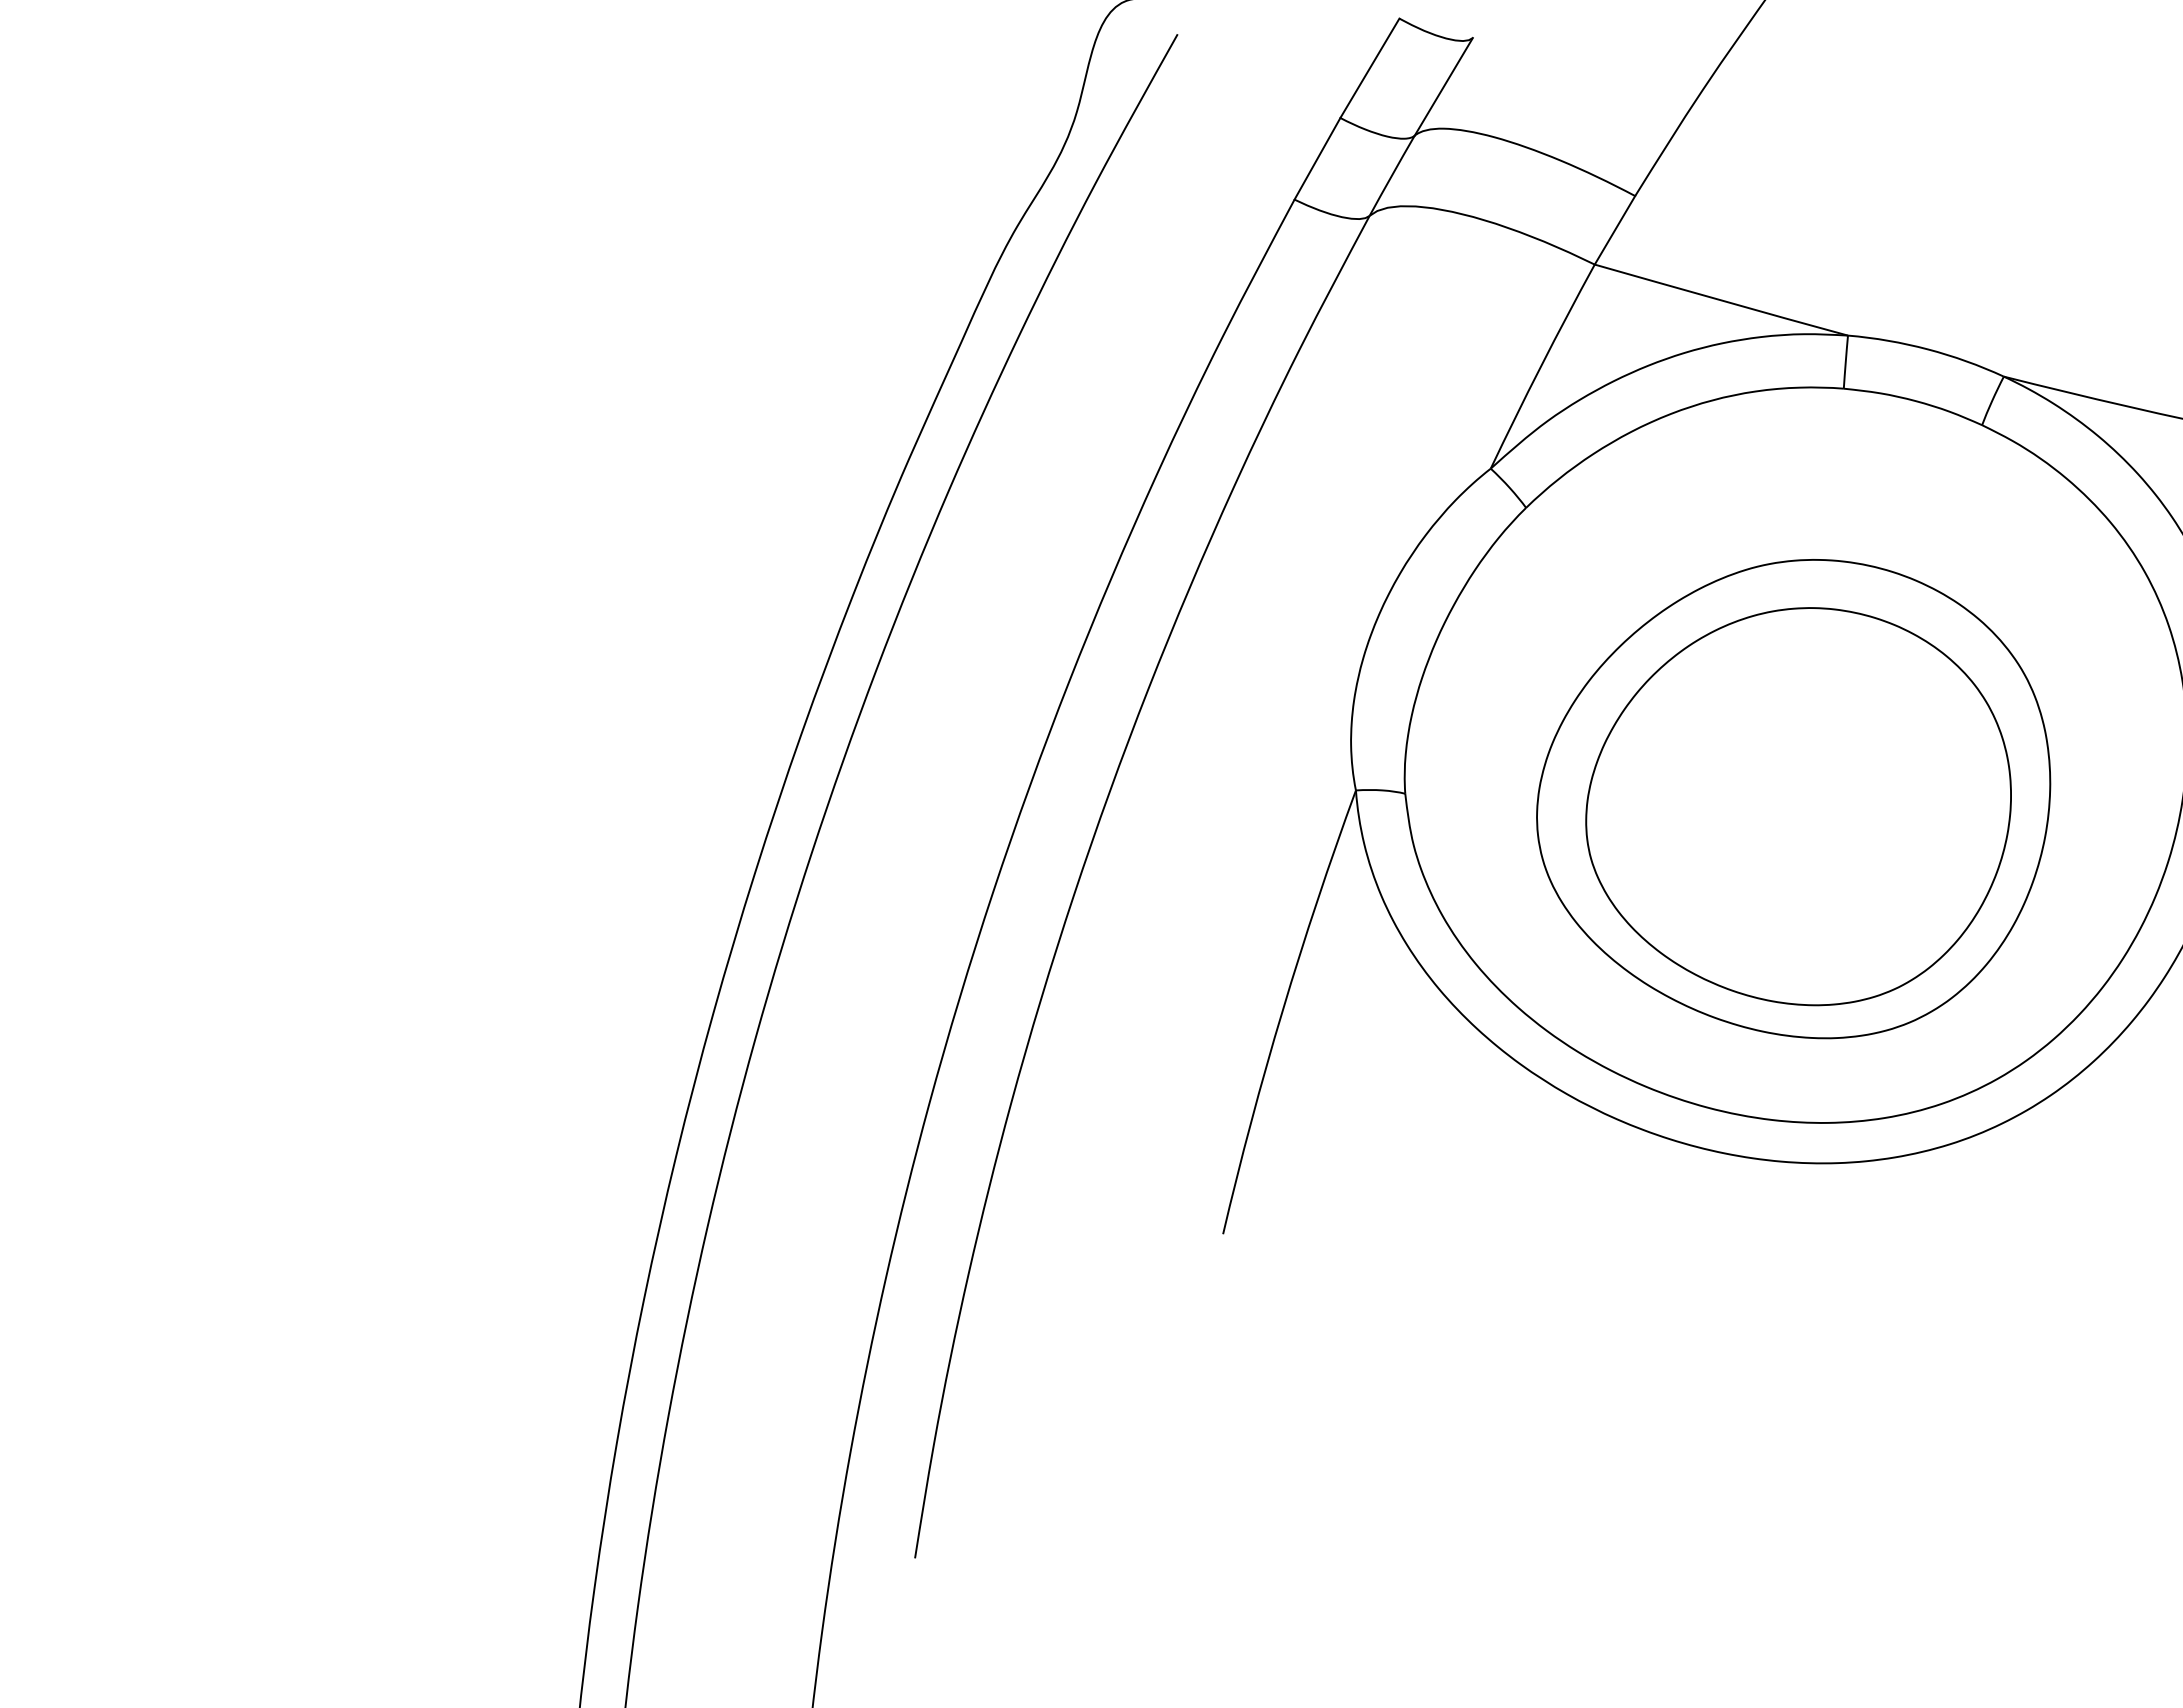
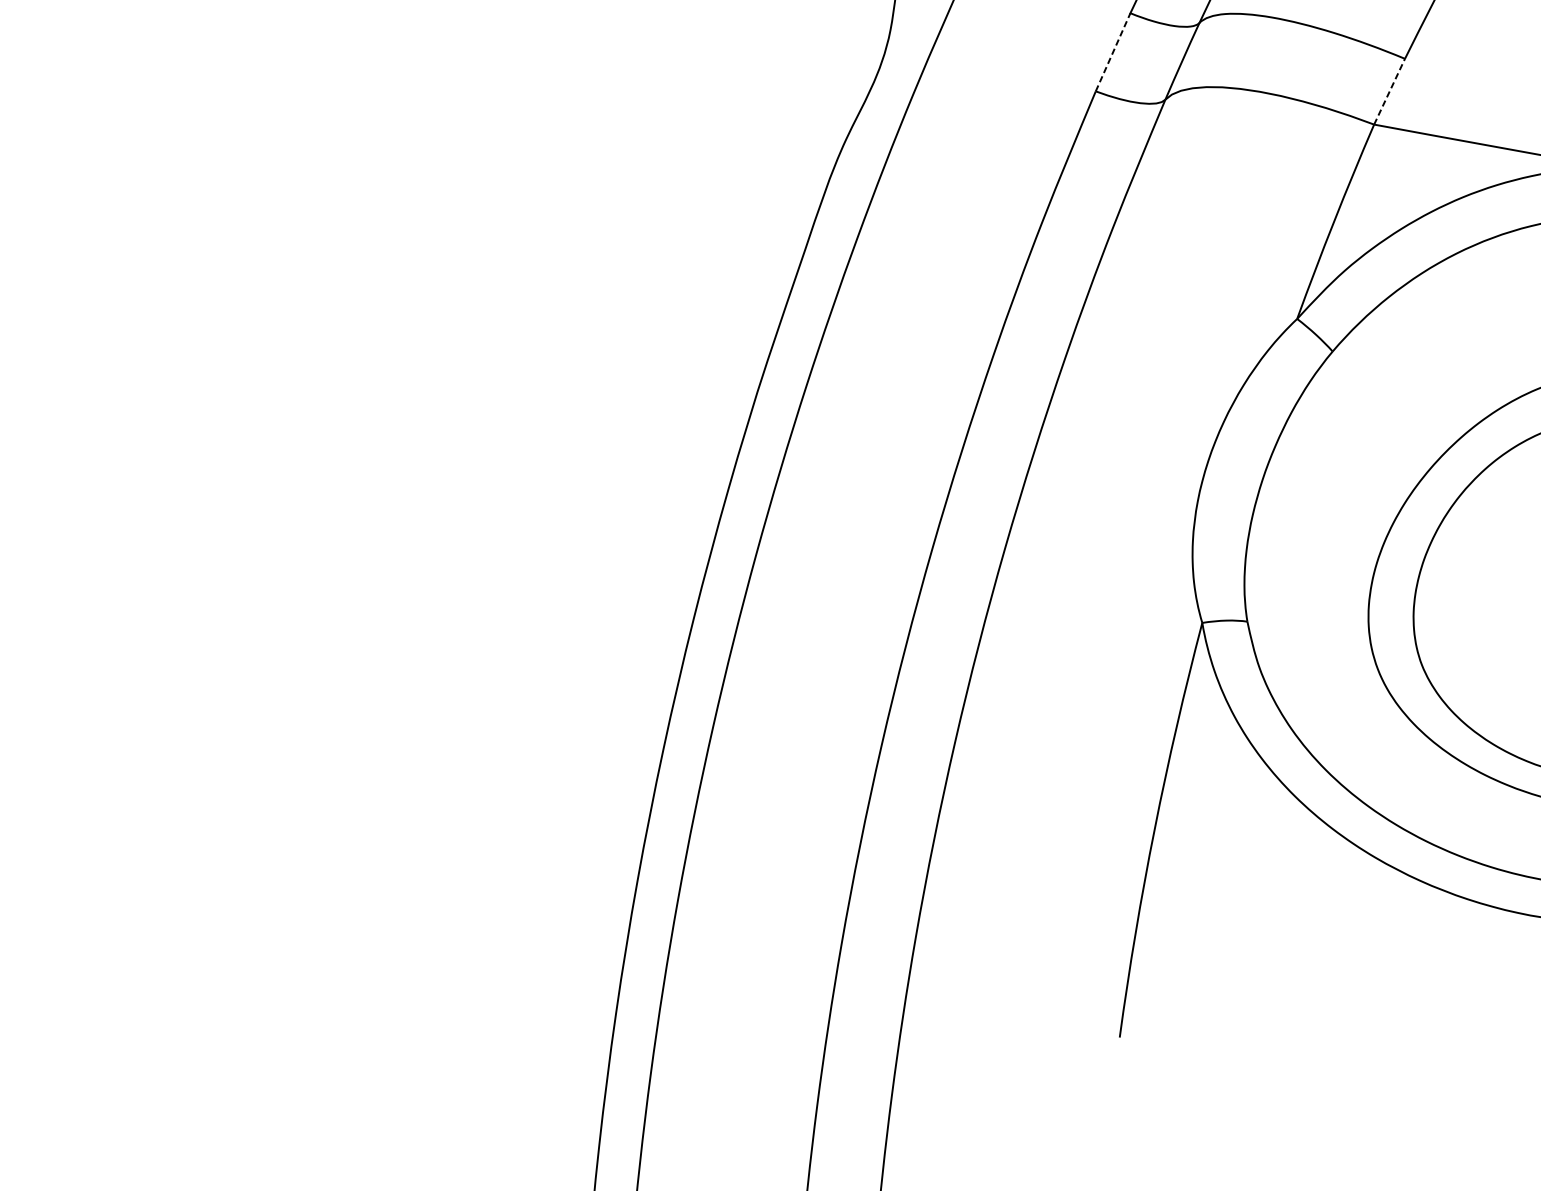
line: (1317, 158) -> (1113, 52), solid -> dashed
line: (1614, 230) -> (1389, 91), solid -> dashed

